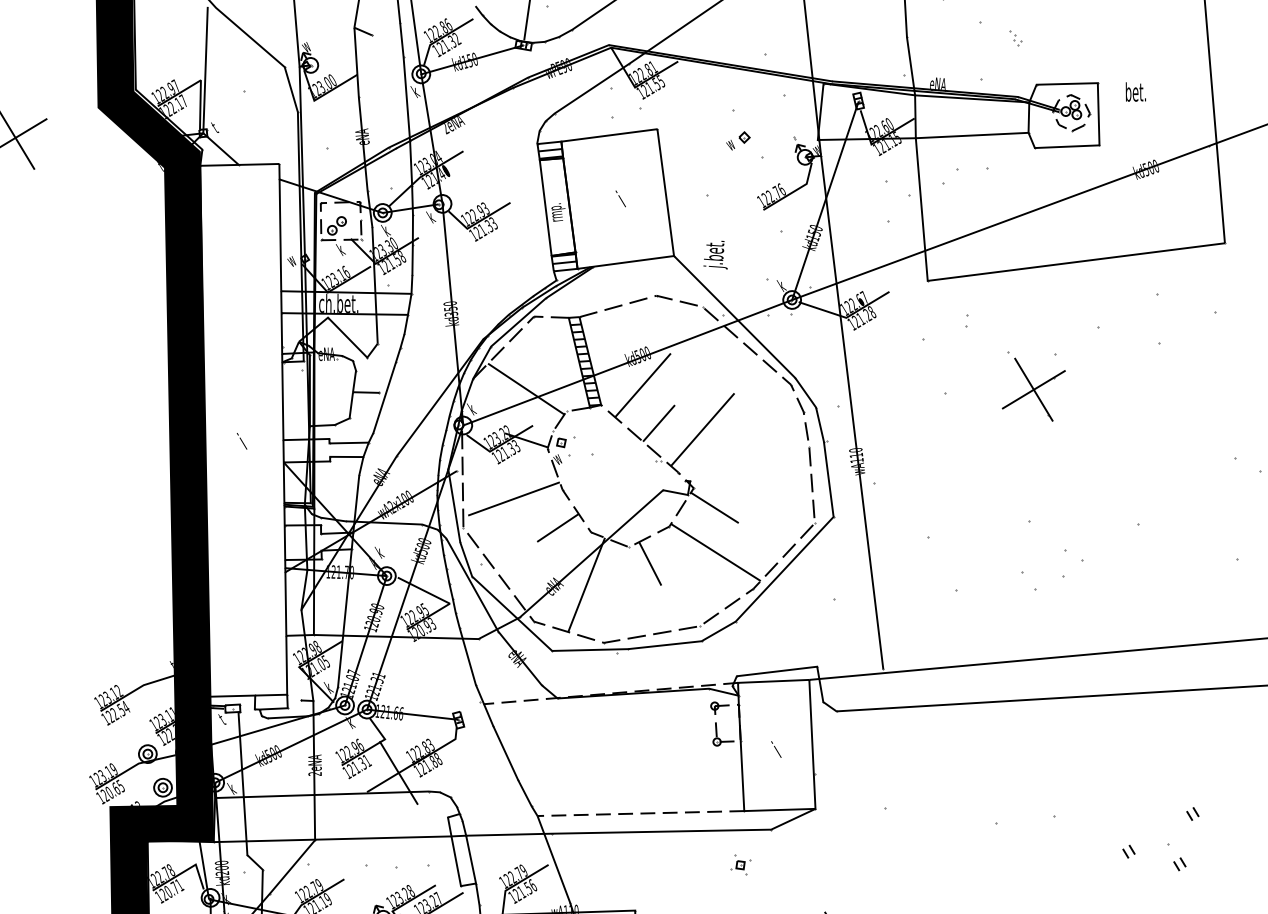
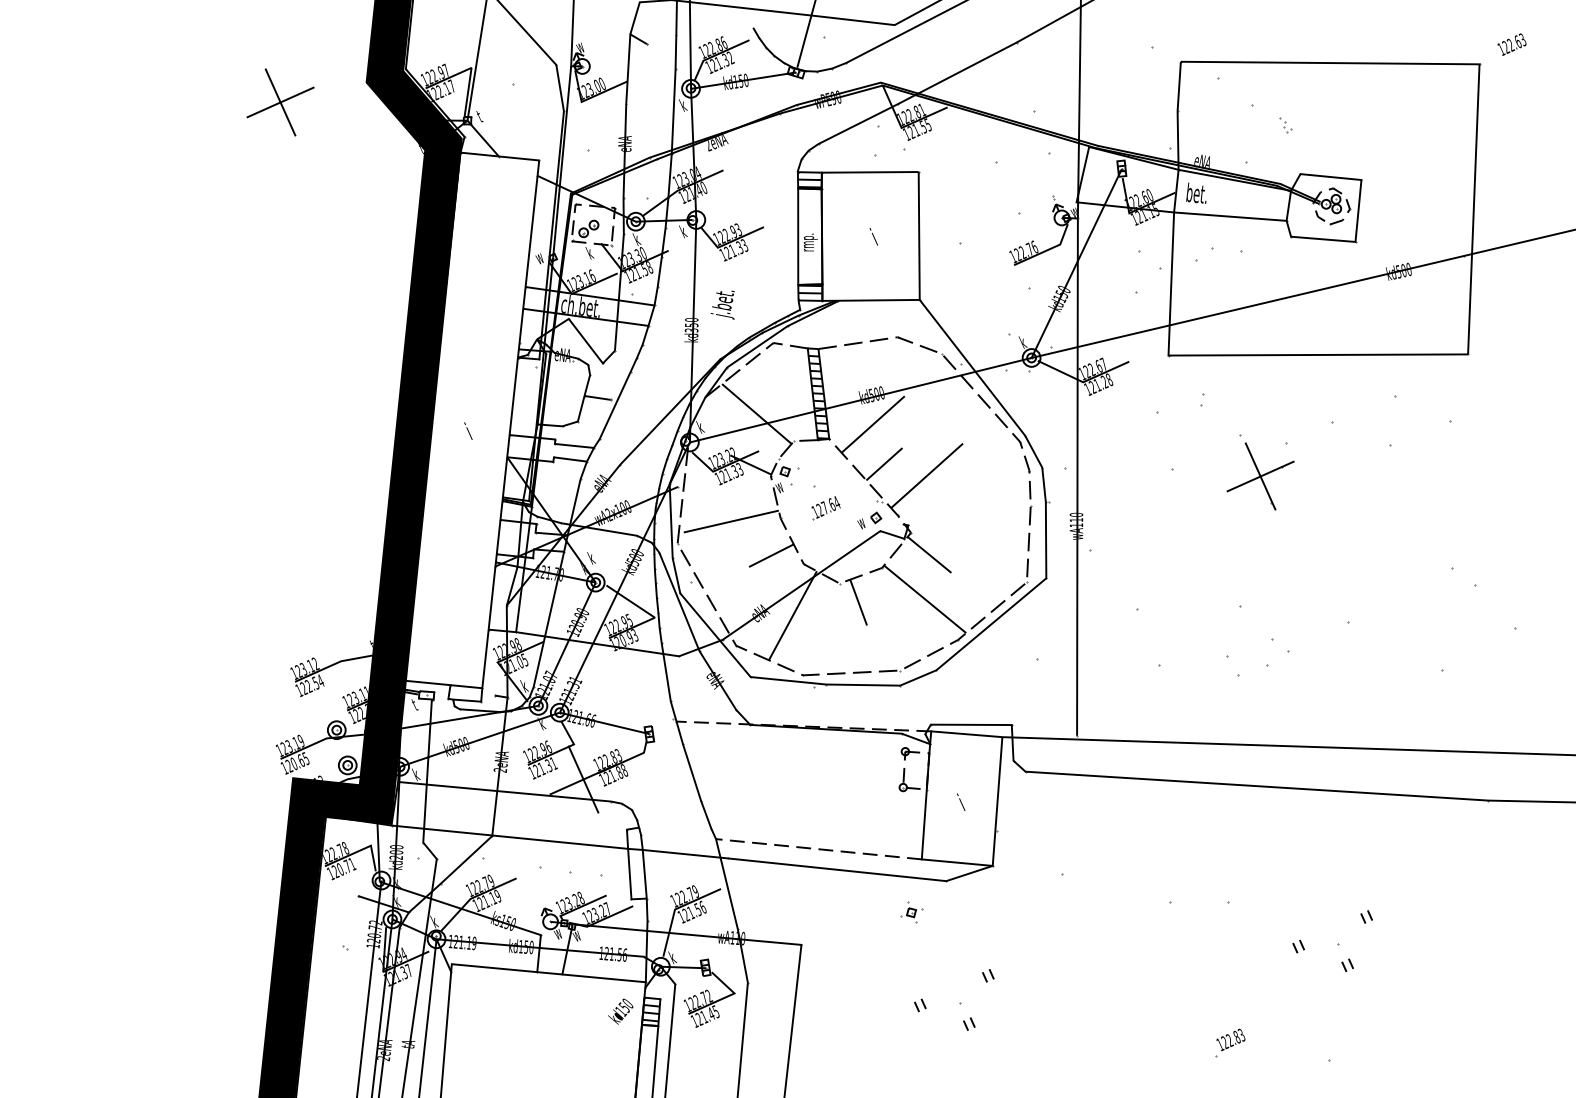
text: (1135, 91) -> (1196, 192), moved
part: (738, 140) -> (869, 520), moved
text: (714, 255) -> (722, 304), moved
part: (605, 474) -> (825, 508), added

